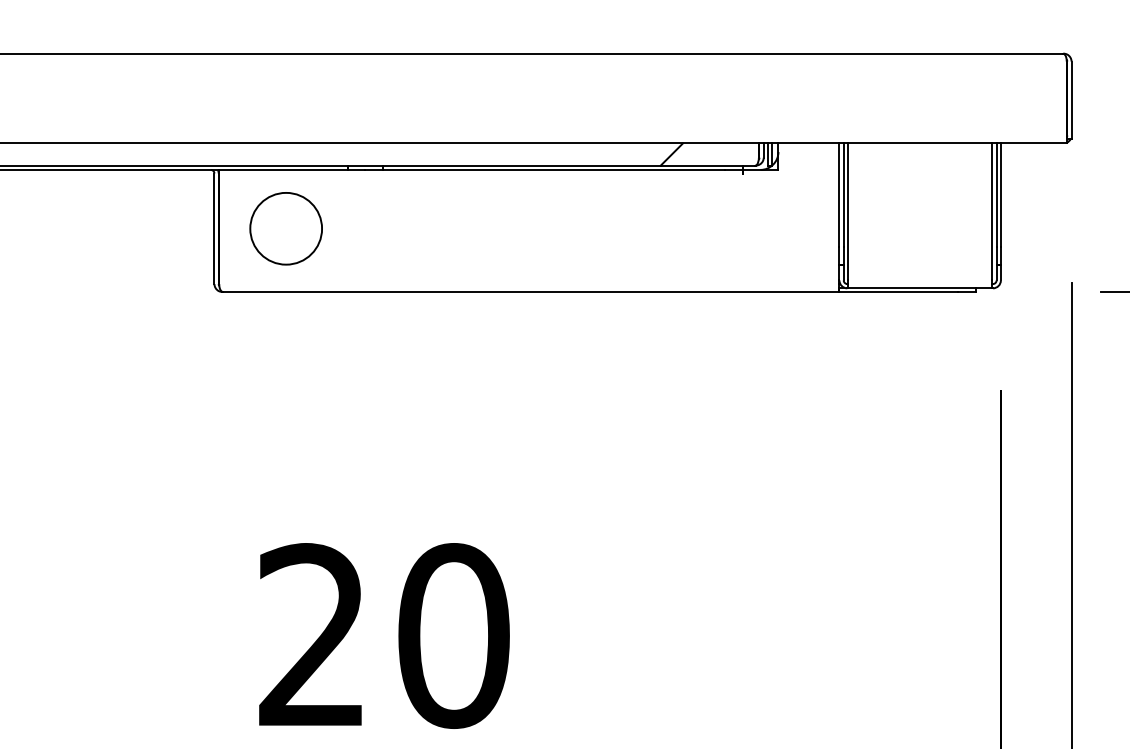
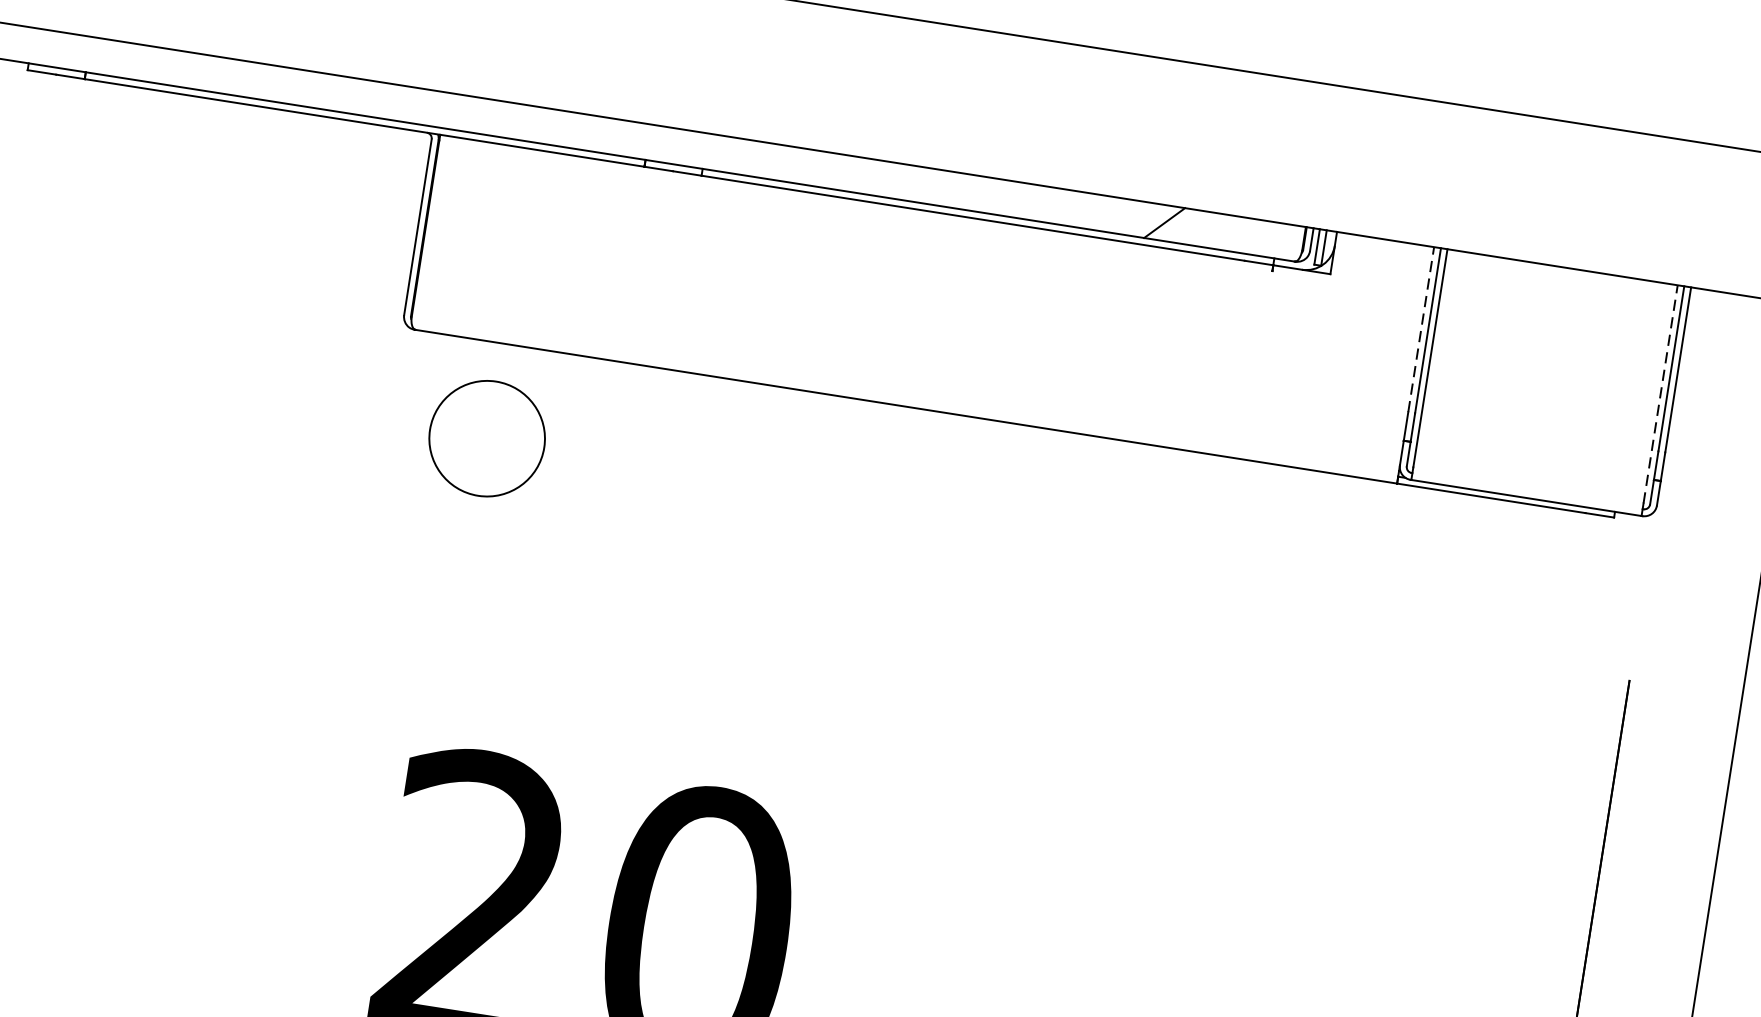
line: (839, 195) -> (1421, 330), solid -> dashed
line: (992, 211) -> (1660, 393), solid -> dashed
circle: (285, 228) -> (486, 438), moved

